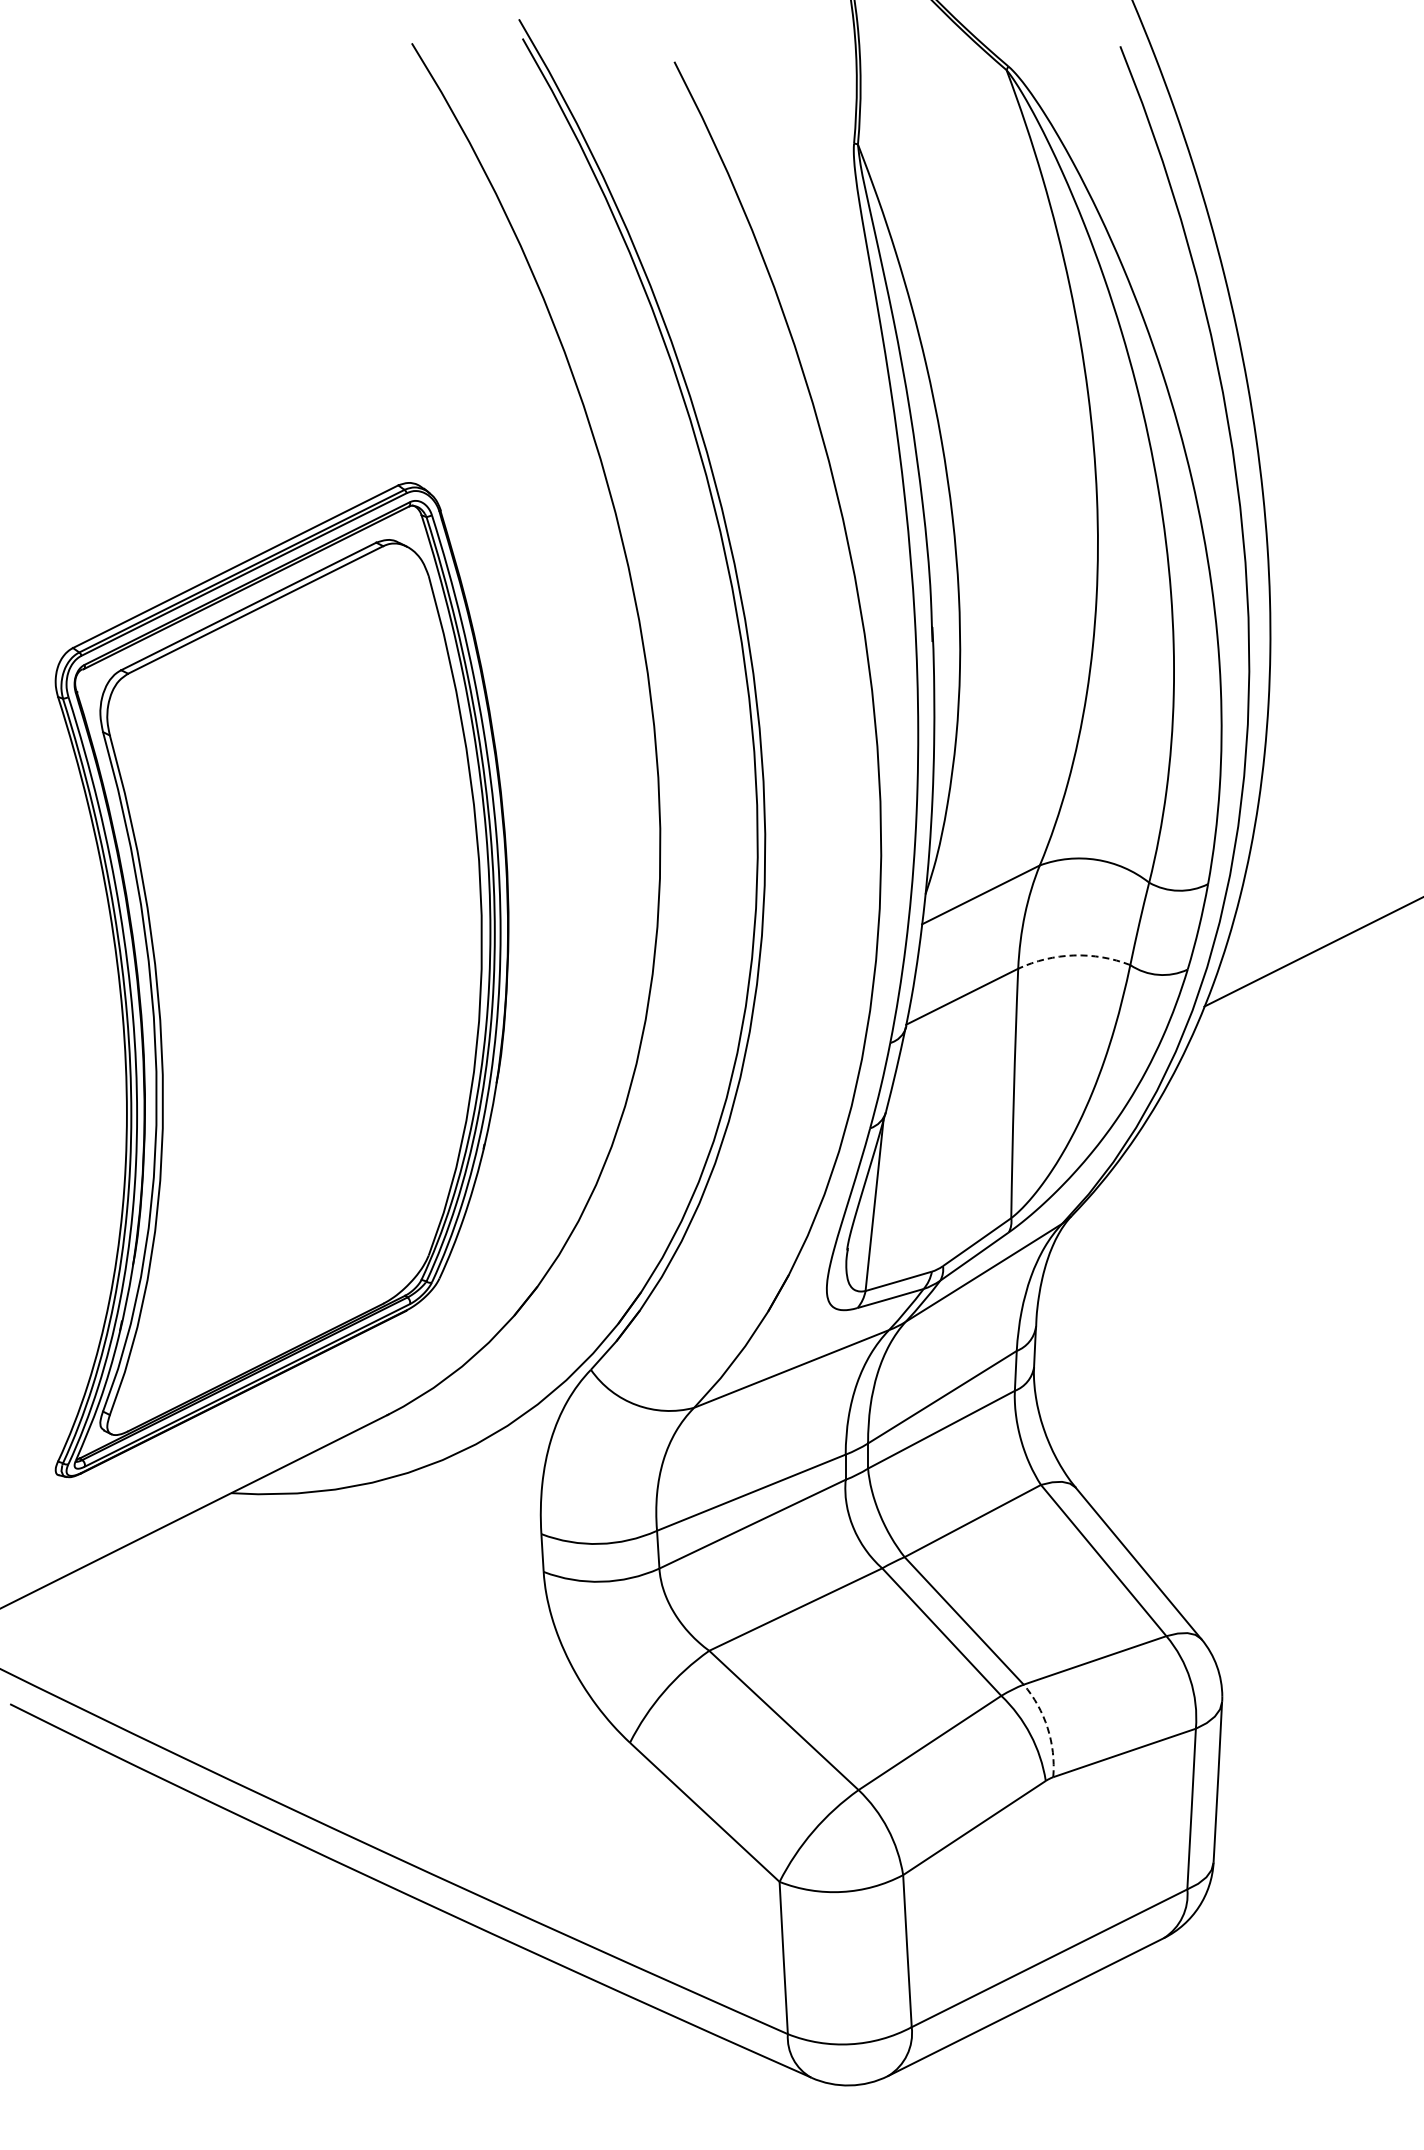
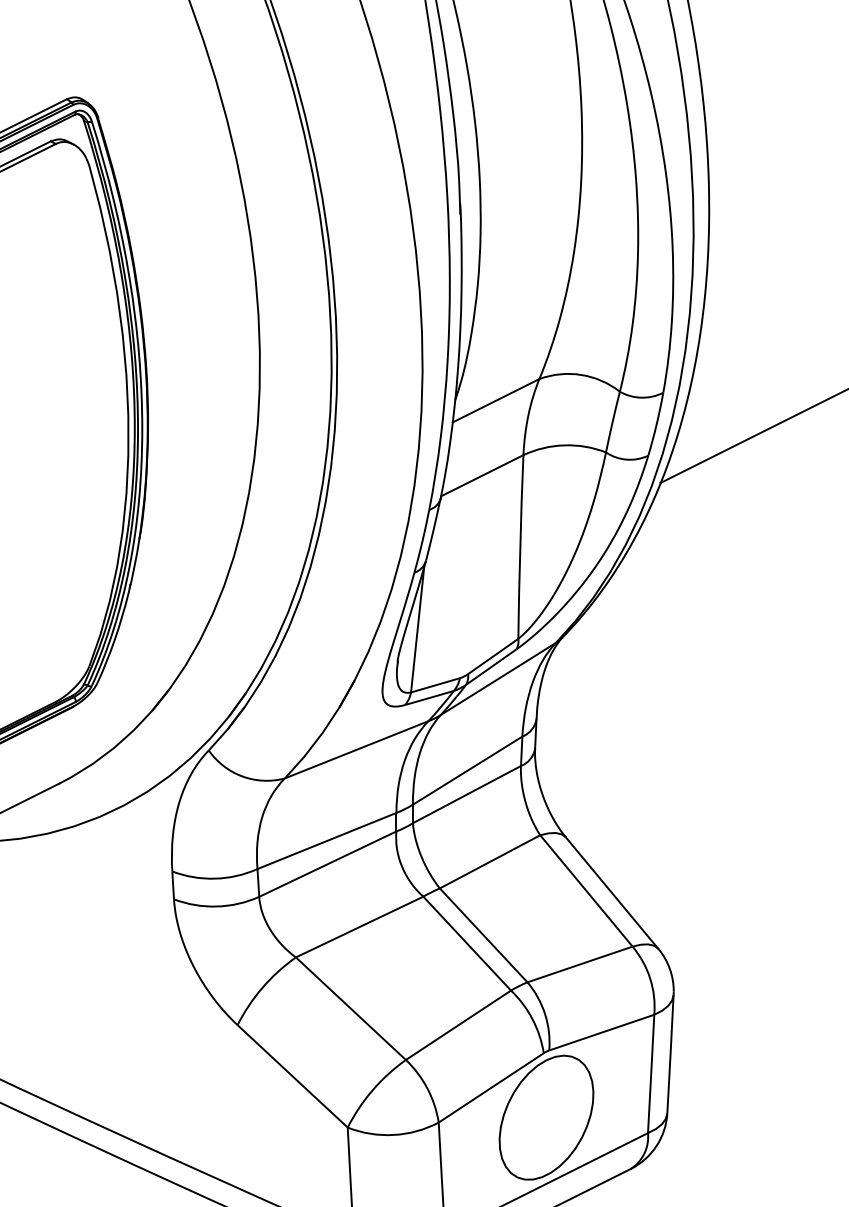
arc: (1073, 955) -> (564, 445), dashed -> solid
arc: (1047, 1728) -> (545, 1014), dashed -> solid
part: (1049, 1868) -> (546, 1117), added

